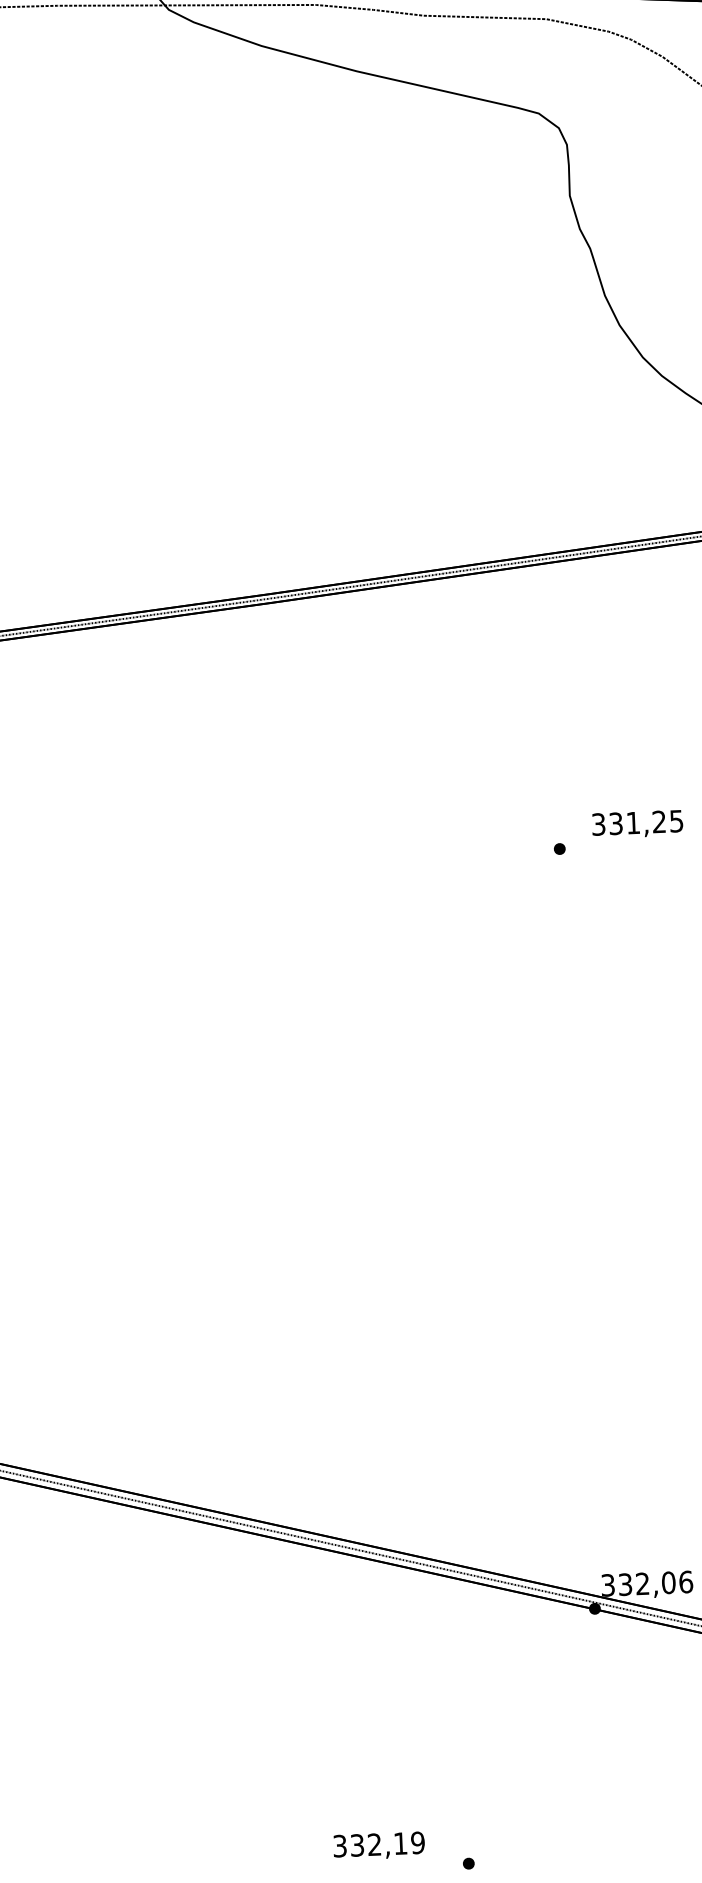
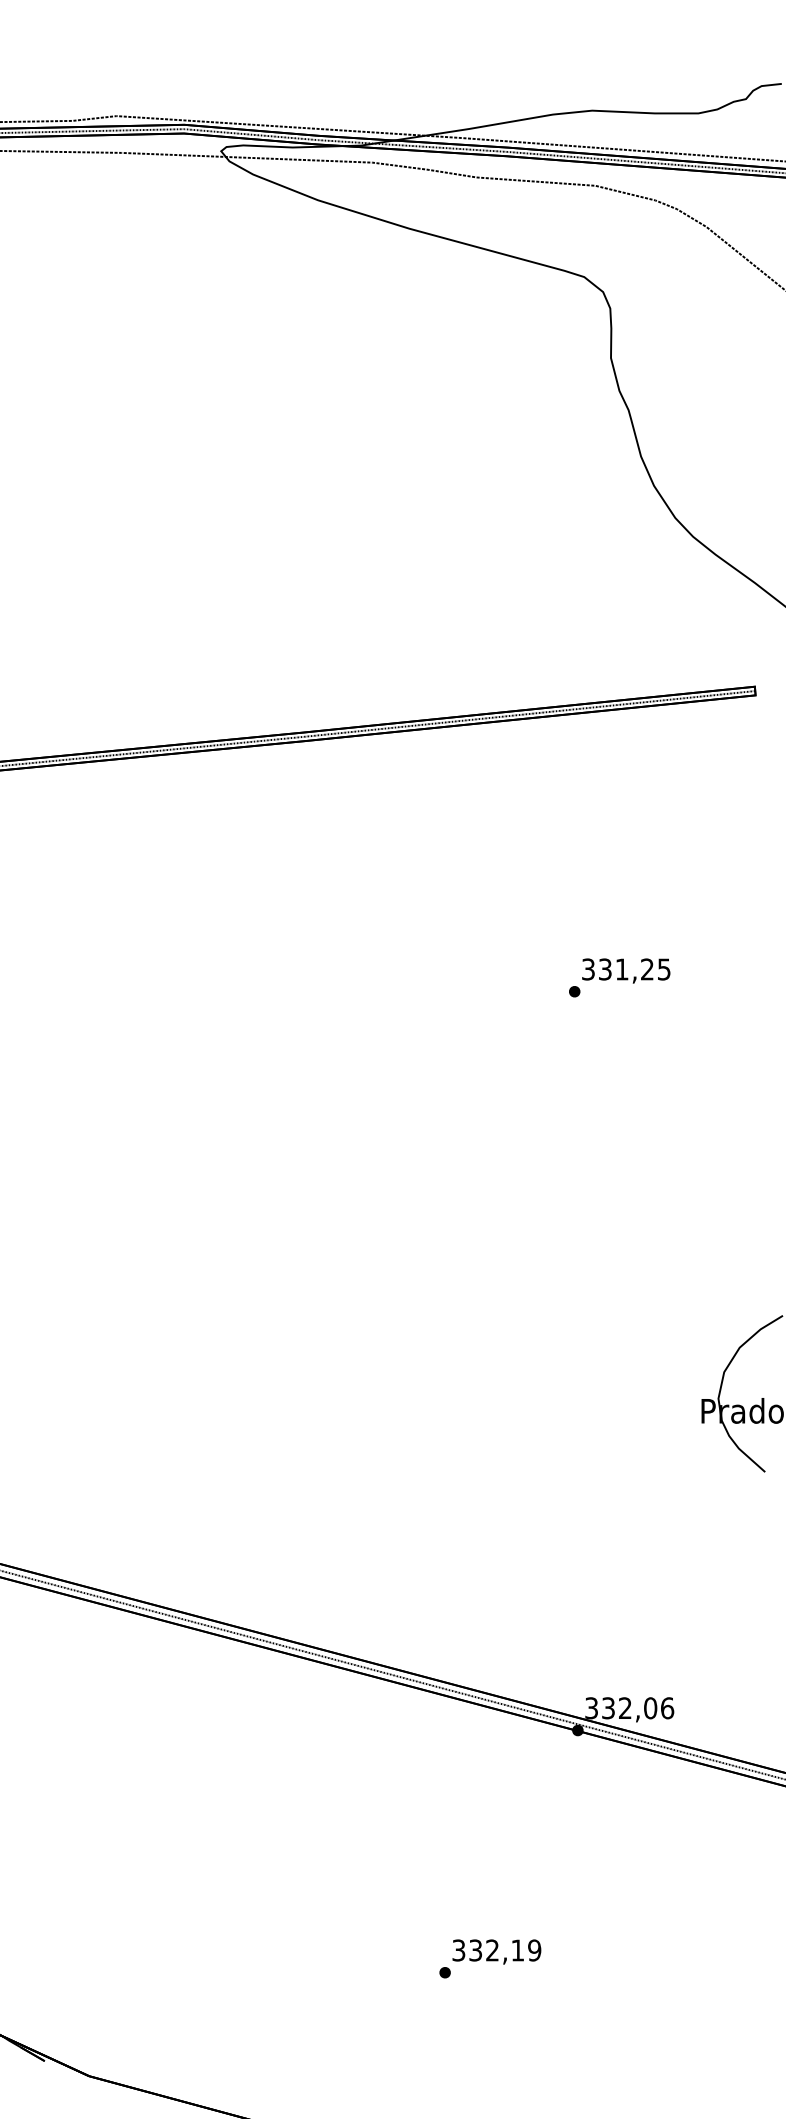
text: (637, 823) -> (626, 970), moved
text: (378, 1845) -> (496, 1951), moved

